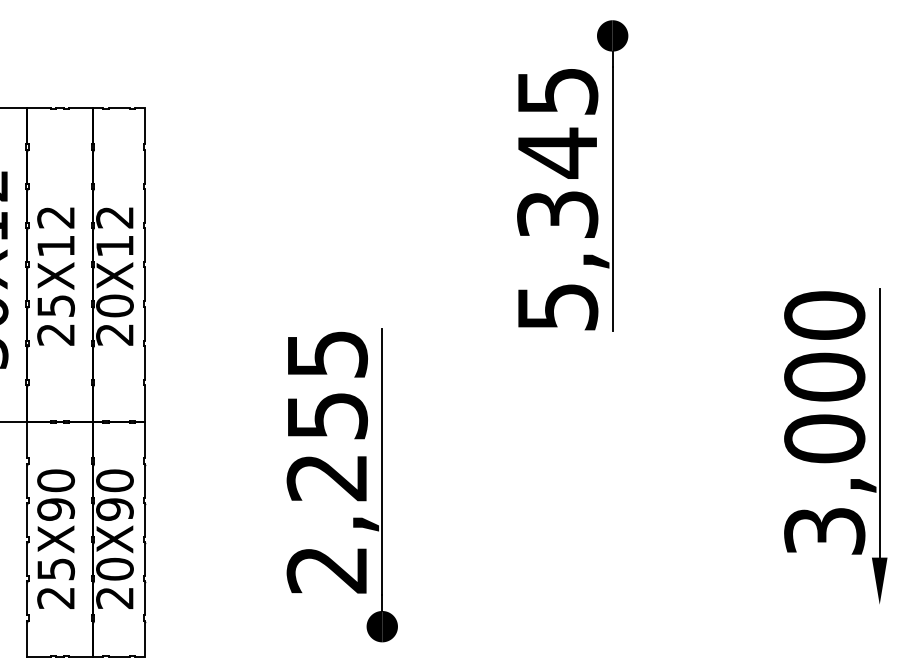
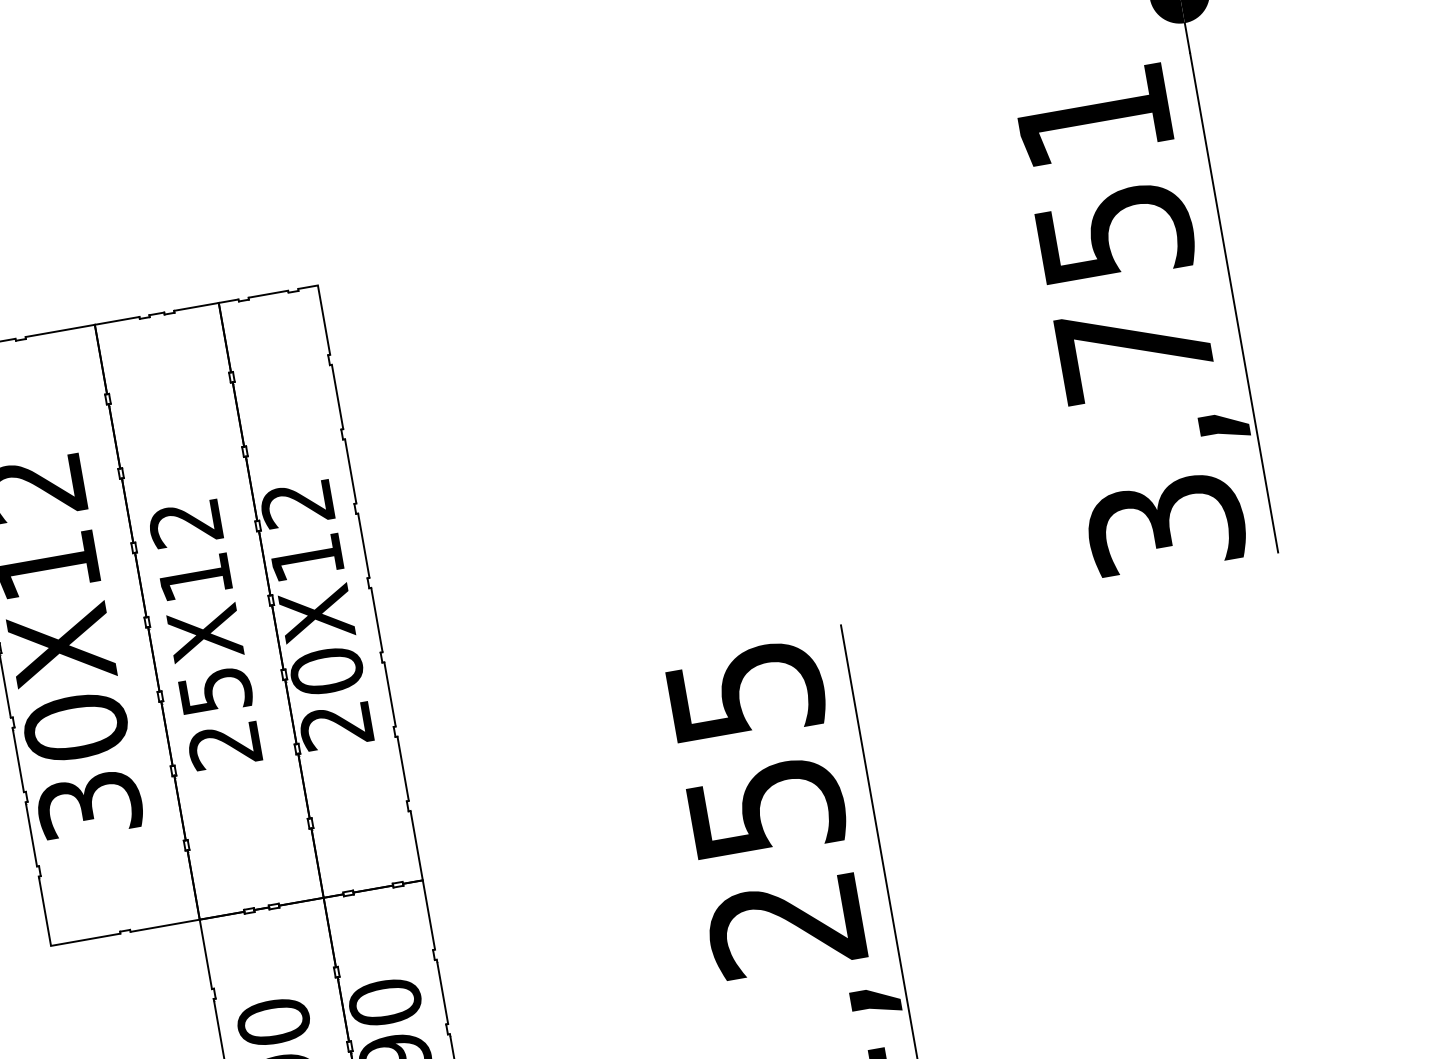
text: (557, 199) -> (1129, 321), 5,345 -> 3,751

